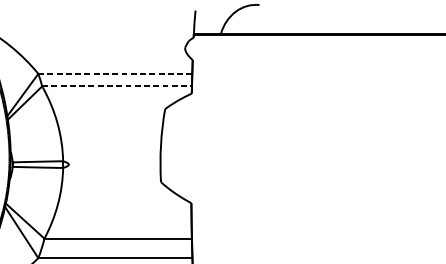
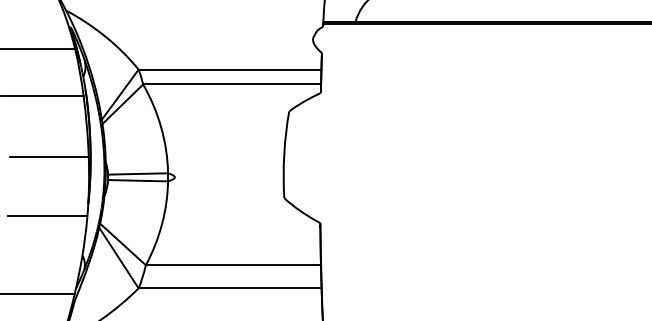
line: (114, 73) -> (229, 69), dashed -> solid
line: (117, 86) -> (232, 84), dashed -> solid

